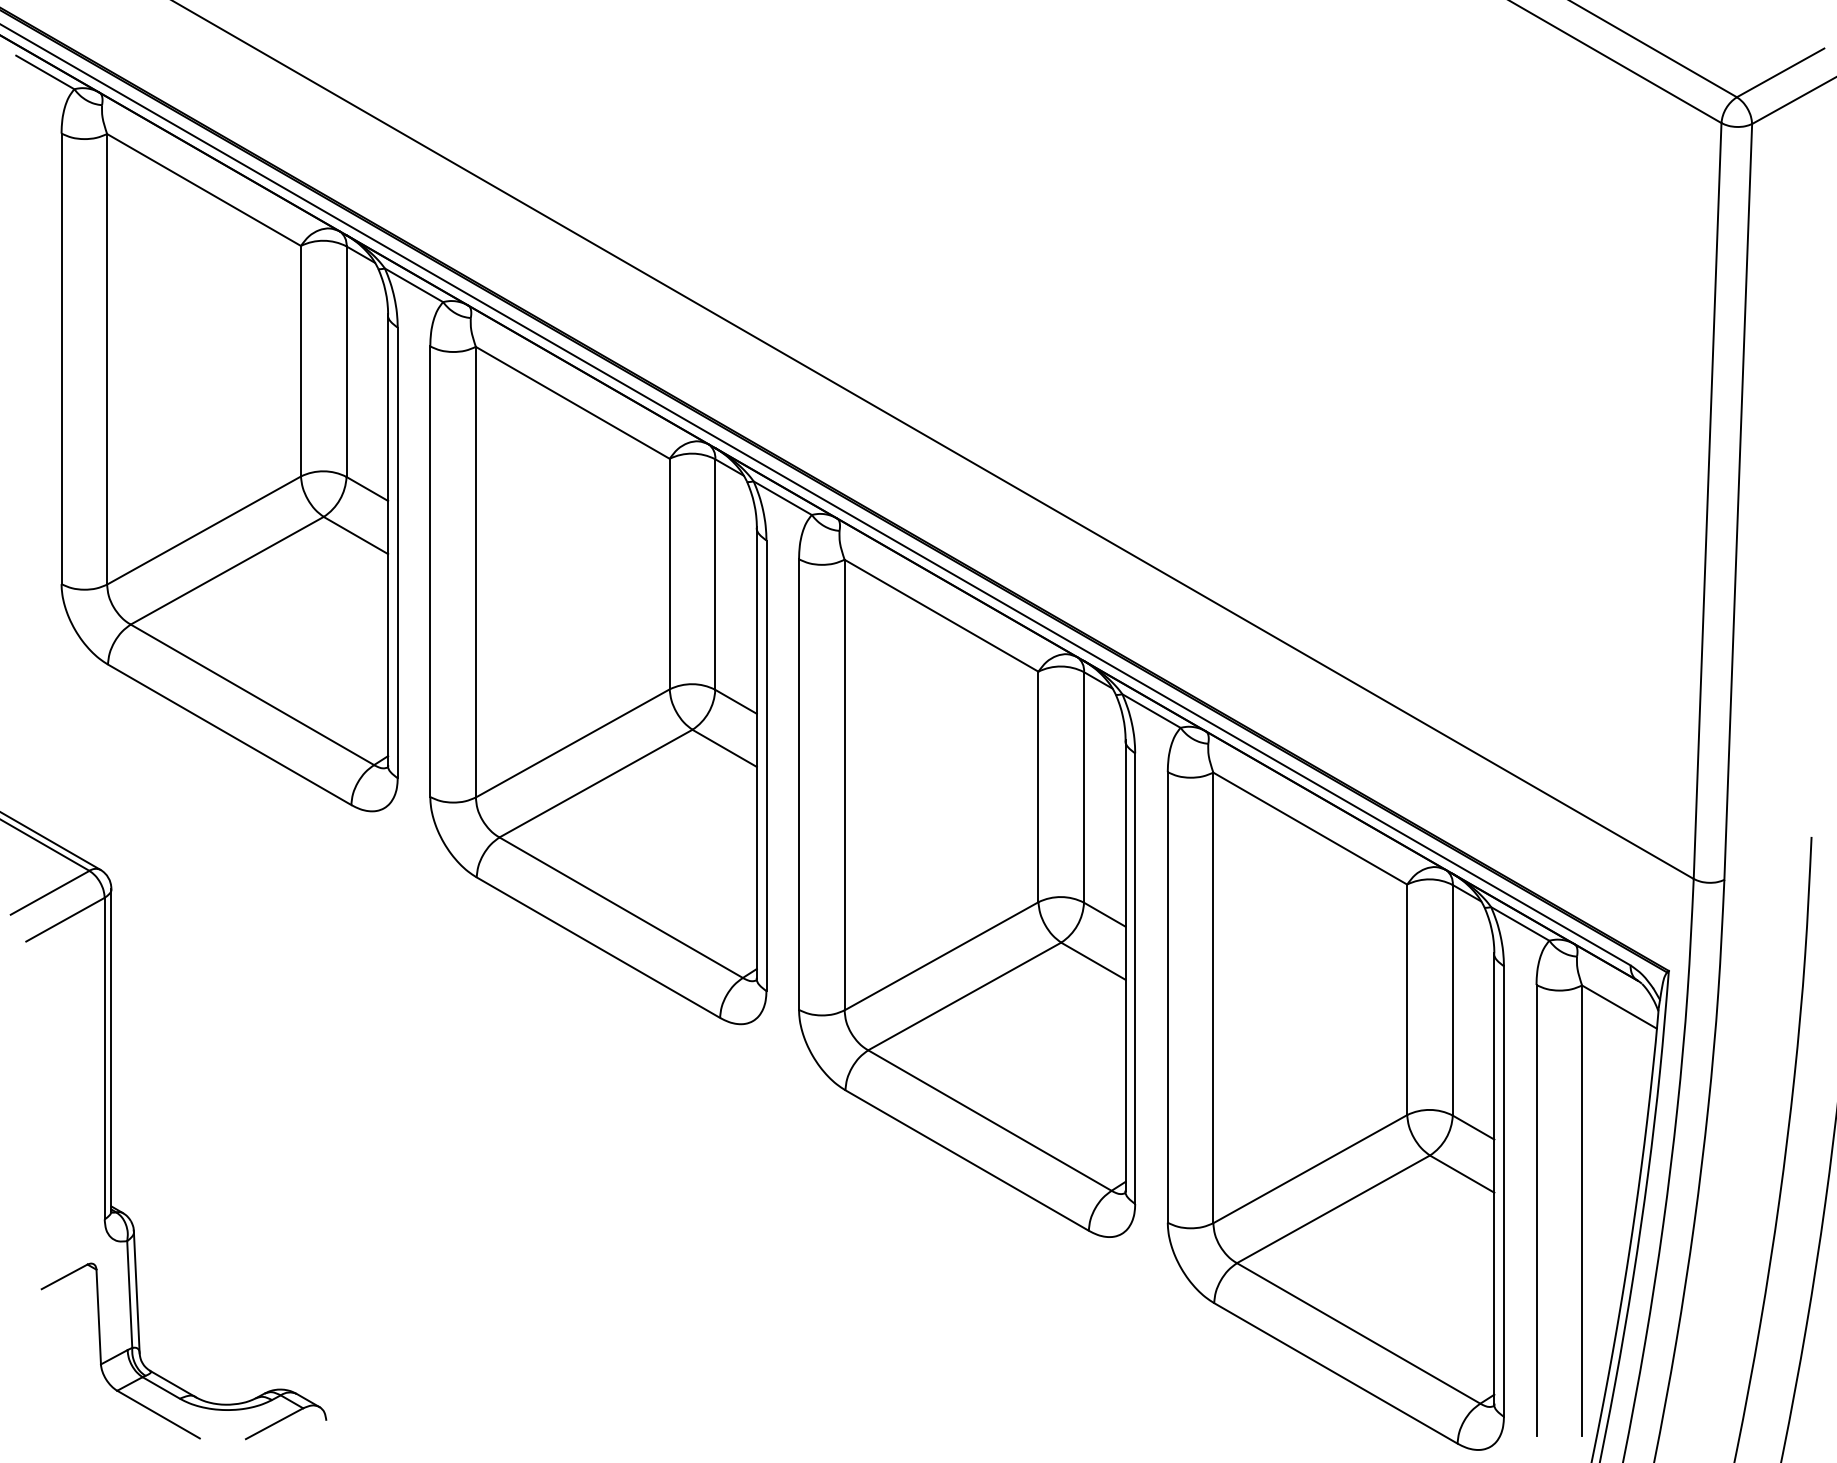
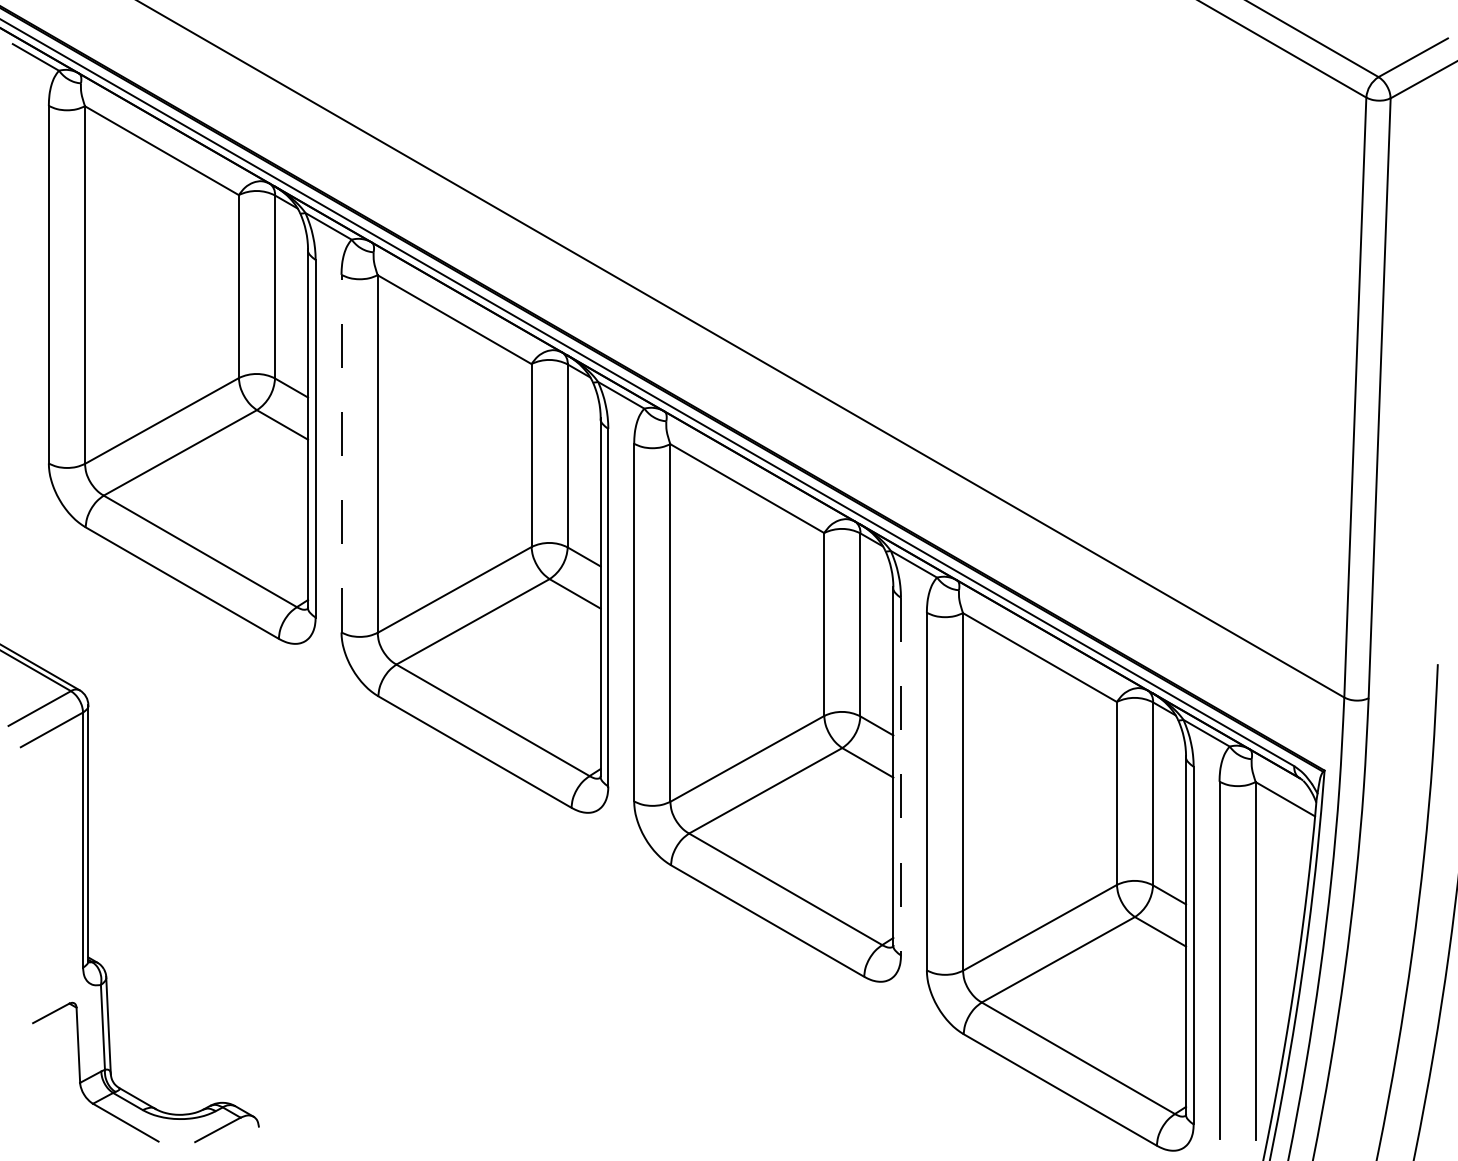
line: (430, 571) -> (341, 453), solid -> dashed
line: (1135, 978) -> (901, 776), solid -> dashed

